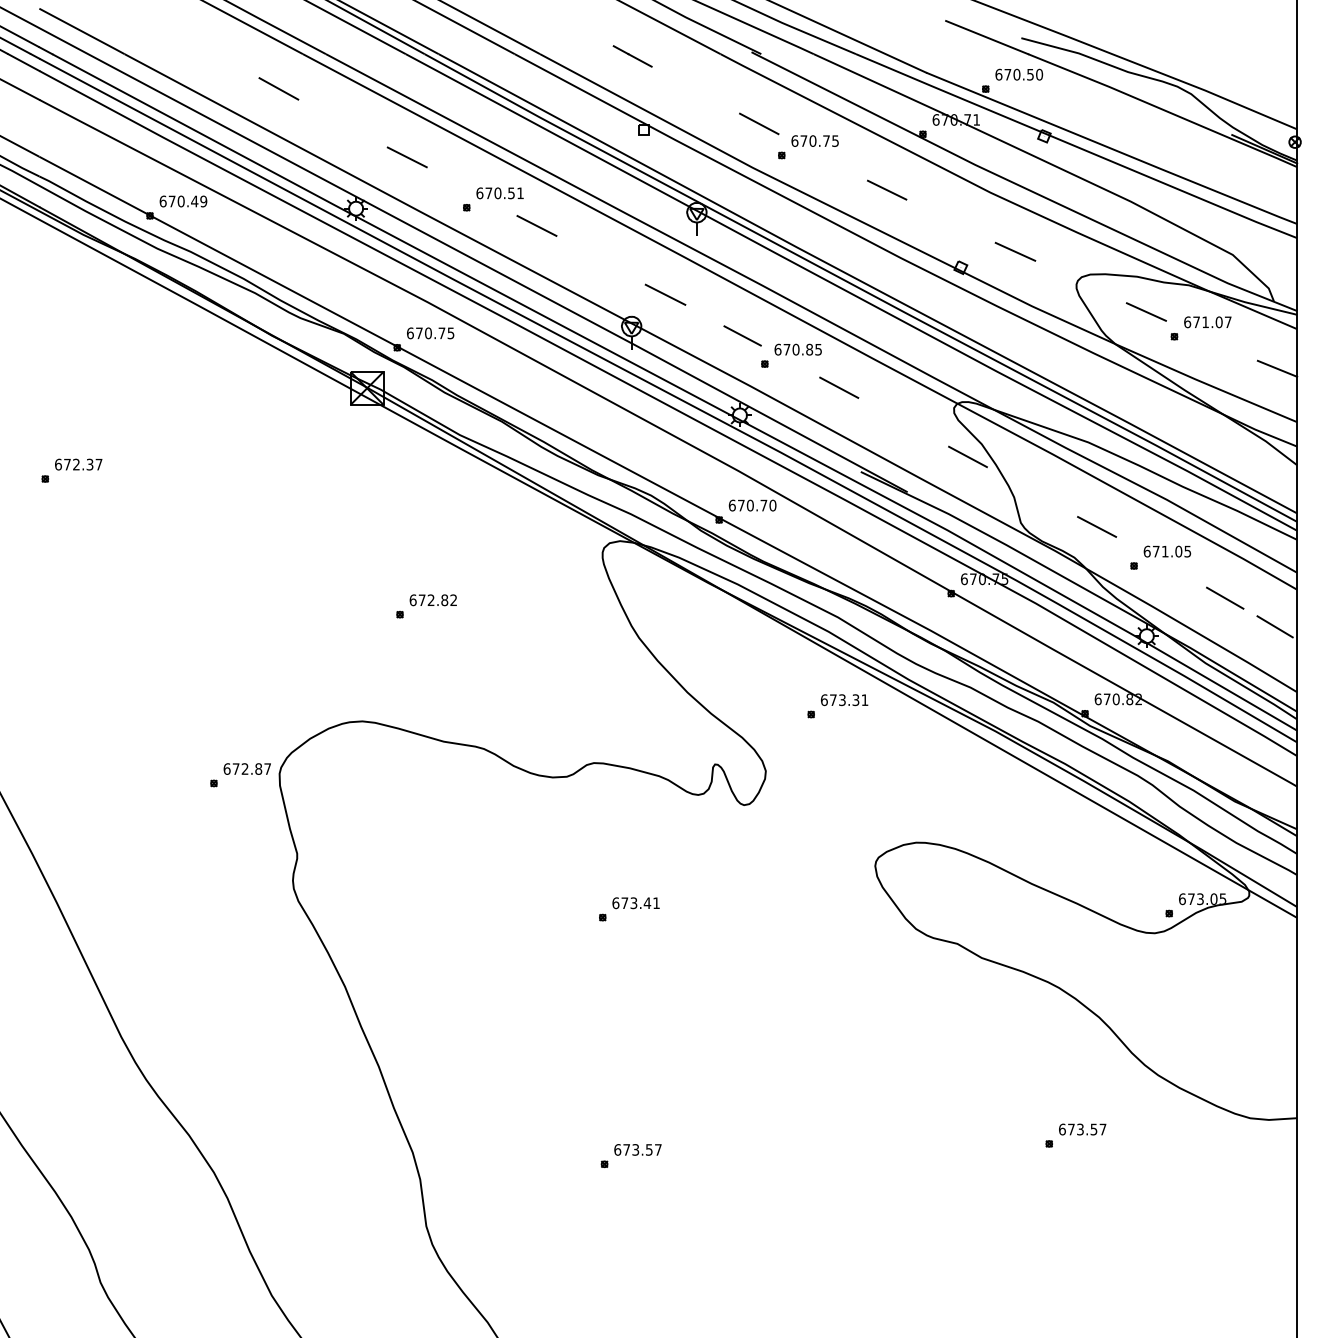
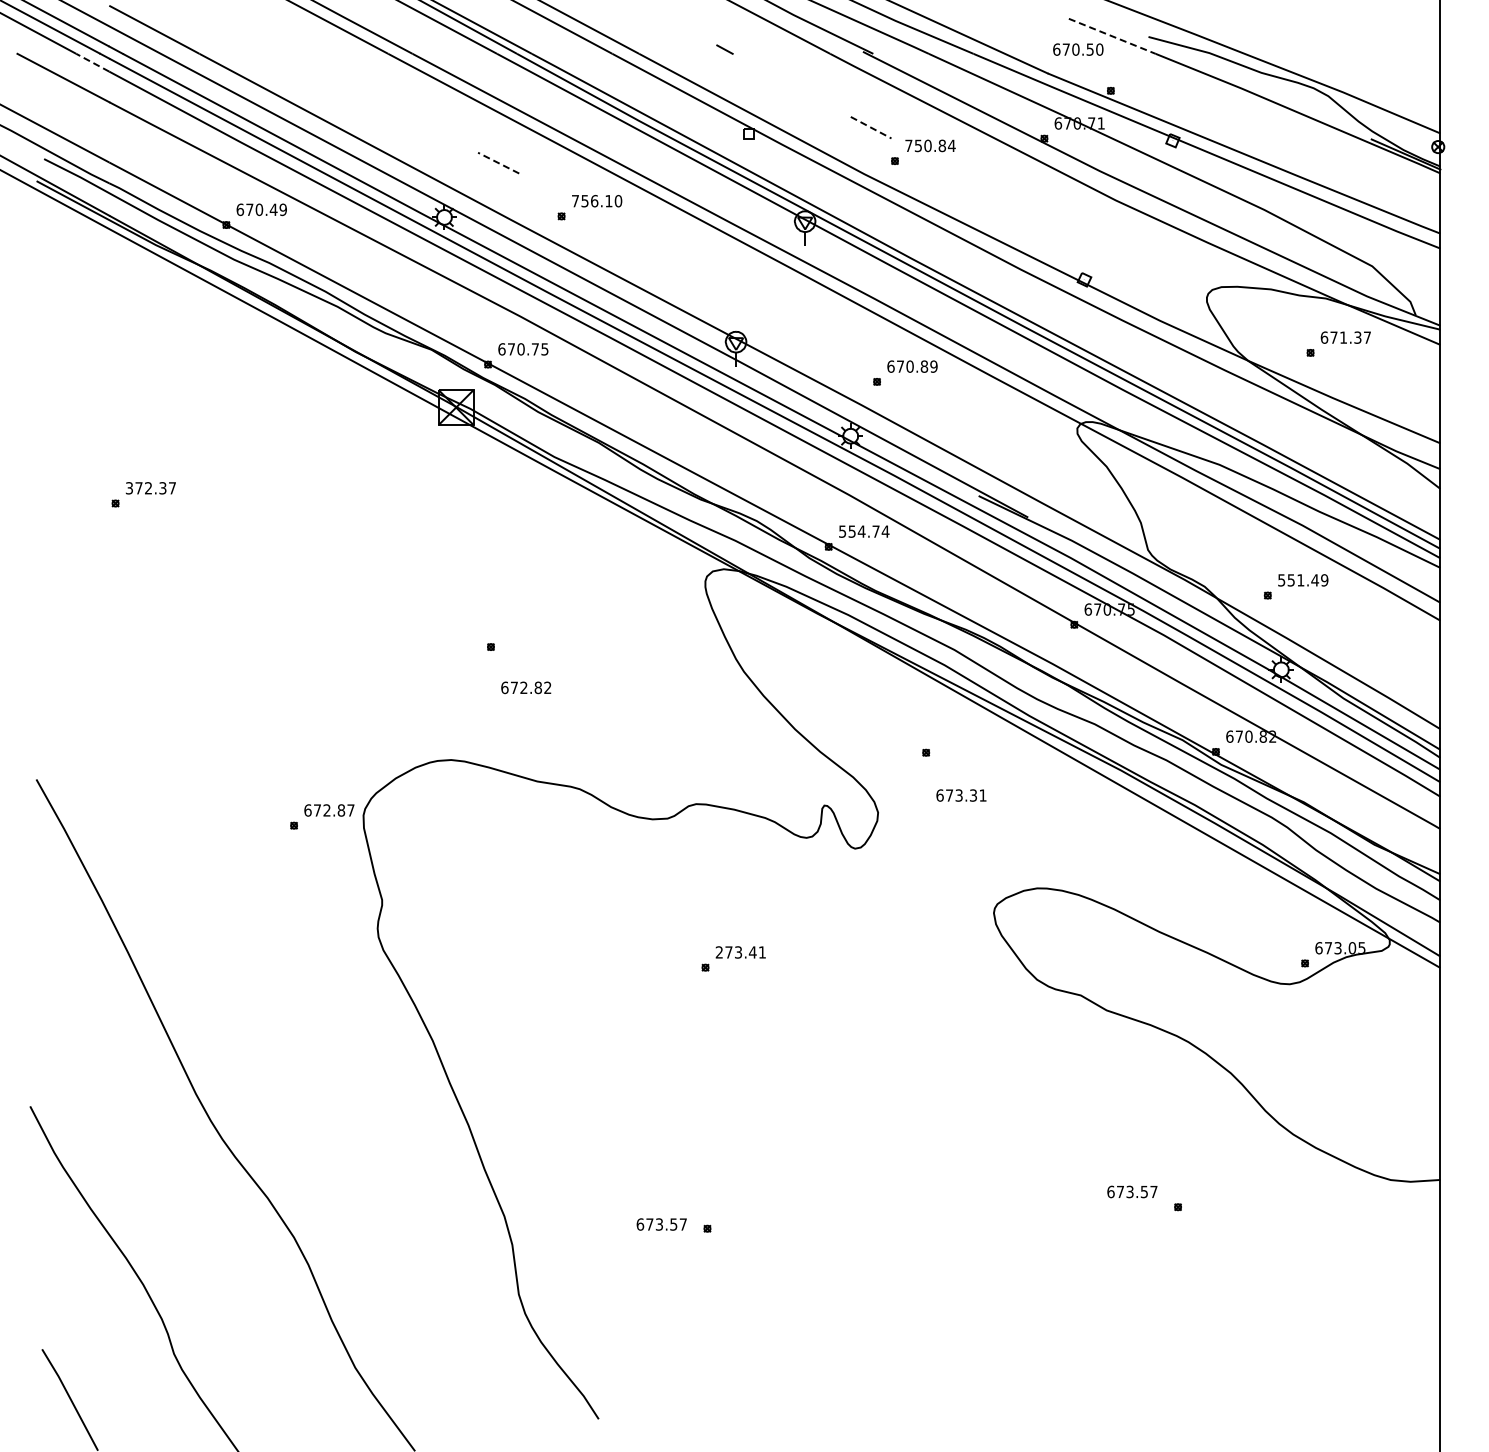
line: (987, 37) -> (1112, 36), solid -> dashed
line: (639, 60) -> (744, 60), removed
line: (23, 62) -> (92, 62), solid -> dashed
text: (1019, 74) -> (1078, 49), moved
line: (278, 88) -> (362, 90), removed
line: (759, 123) -> (871, 127), solid -> dashed
text: (815, 140) -> (930, 145), 670.75 -> 750.84
line: (407, 156) -> (498, 162), solid -> dashed
line: (887, 189) -> (1006, 197), removed
text: (499, 192) -> (596, 200), 670.51 -> 756.10
line: (536, 225) -> (635, 235), removed
line: (1015, 251) -> (1142, 262), removed
line: (665, 294) -> (771, 308), removed
line: (1146, 311) -> (1280, 326), removed
text: (1218, 322) -> (1357, 337), 671.07 -> 671.37
line: (742, 335) -> (853, 351), removed
text: (818, 349) -> (933, 366), 670.85 -> 670.89
line: (1277, 368) -> (1419, 386), removed
line: (838, 387) -> (955, 406), removed
line: (968, 456) -> (1092, 479), removed
text: (58, 464) -> (129, 488), 672.37 -> 372.37
text: (752, 505) -> (864, 531), 670.70 -> 554.74
line: (1096, 526) -> (1228, 553), removed
text: (1167, 551) -> (1303, 580), 671.05 -> 551.49
line: (1225, 598) -> (1364, 629), removed
text: (433, 599) -> (526, 687), moved
line: (1274, 626) -> (1416, 659), removed
text: (844, 700) -> (961, 795), moved
text: (615, 903) -> (719, 952), 673.41 -> 273.41
text: (1082, 1129) -> (1132, 1191), moved
text: (637, 1149) -> (661, 1224), moved

